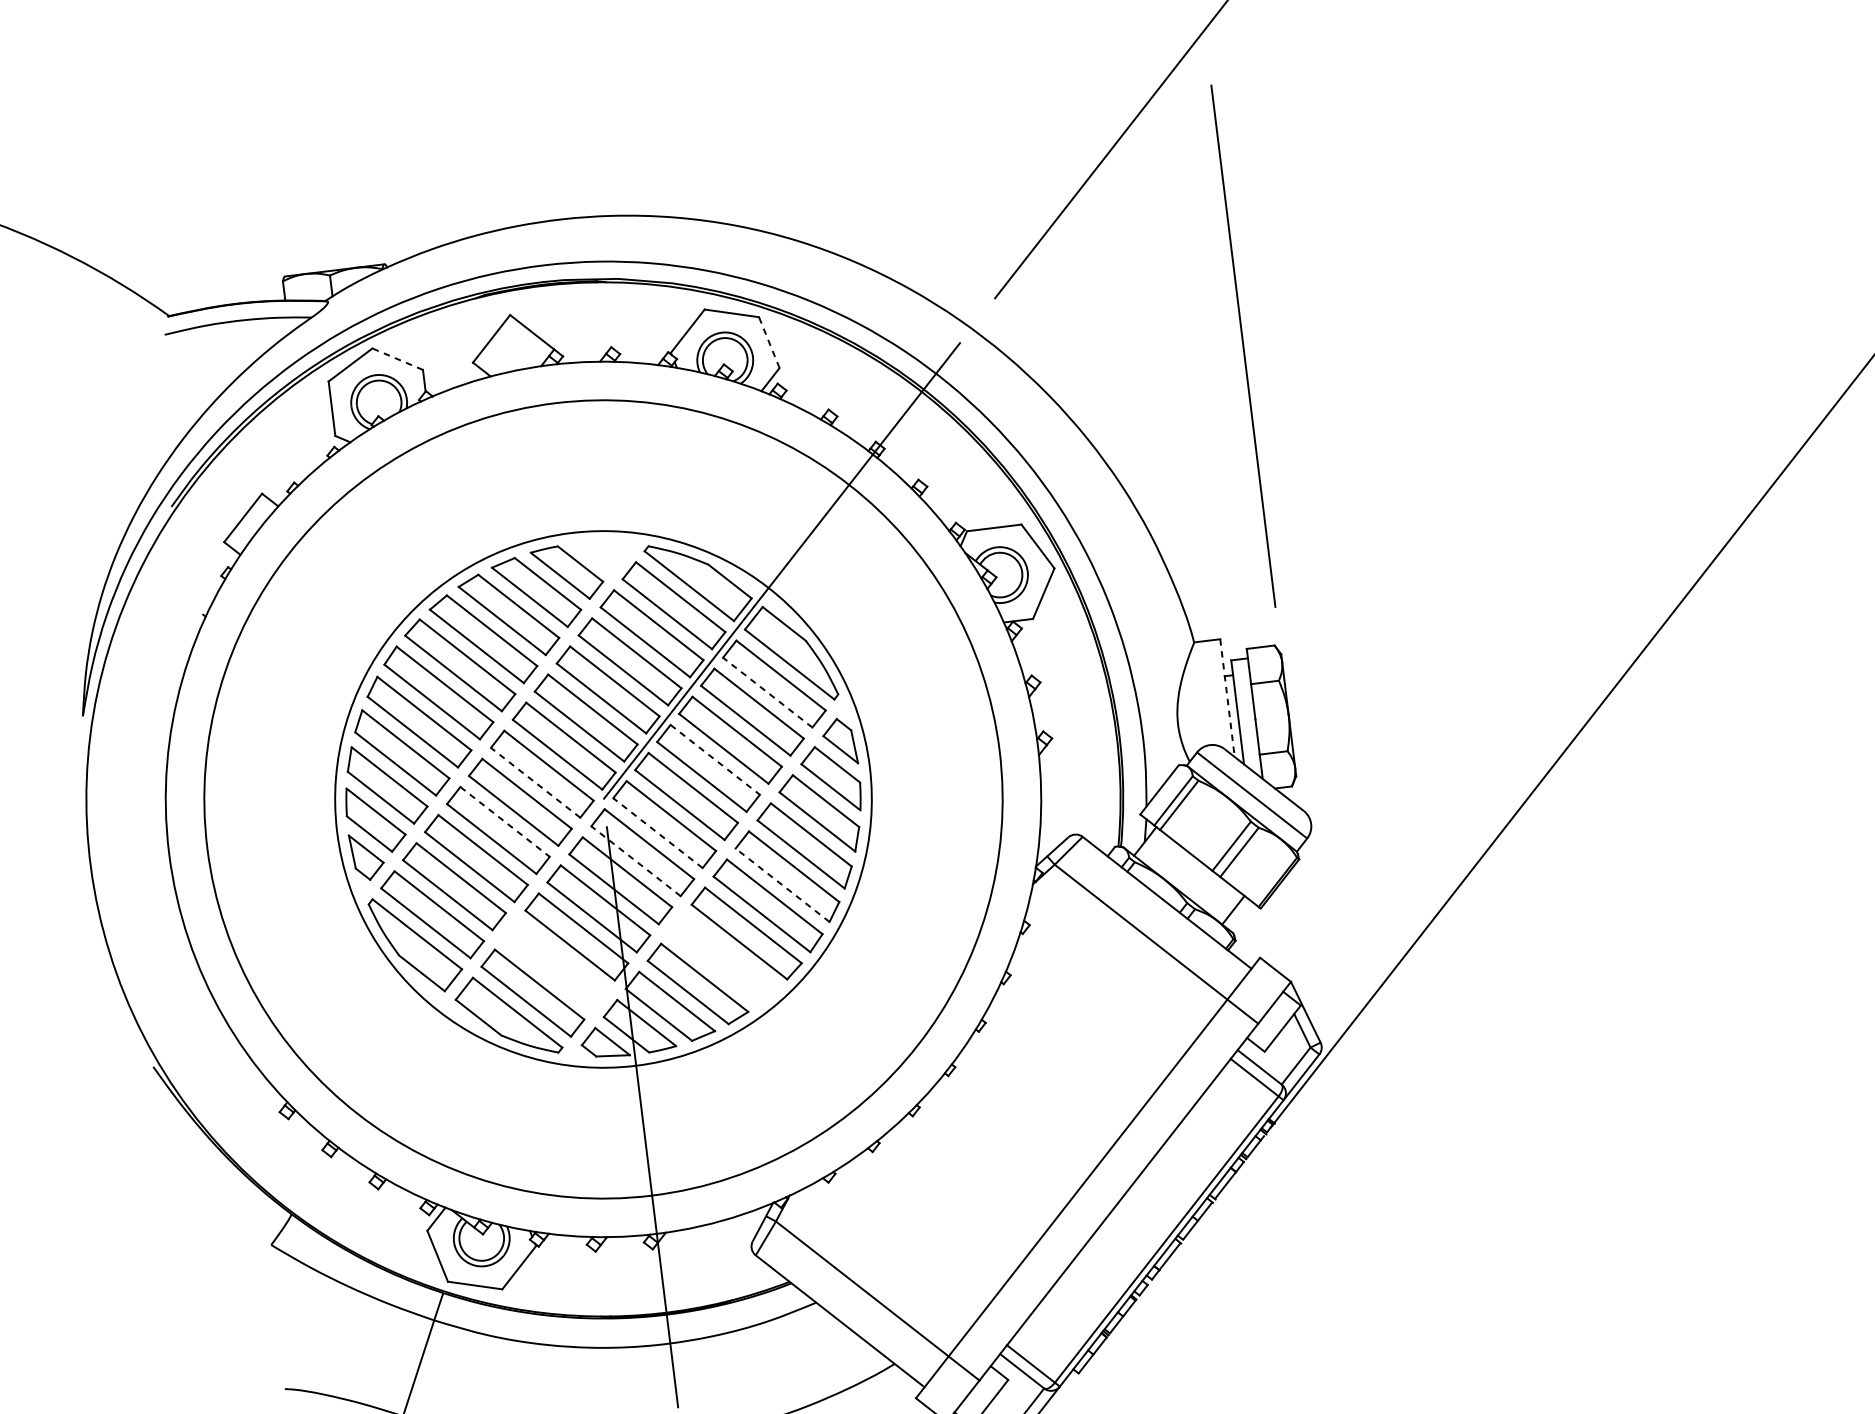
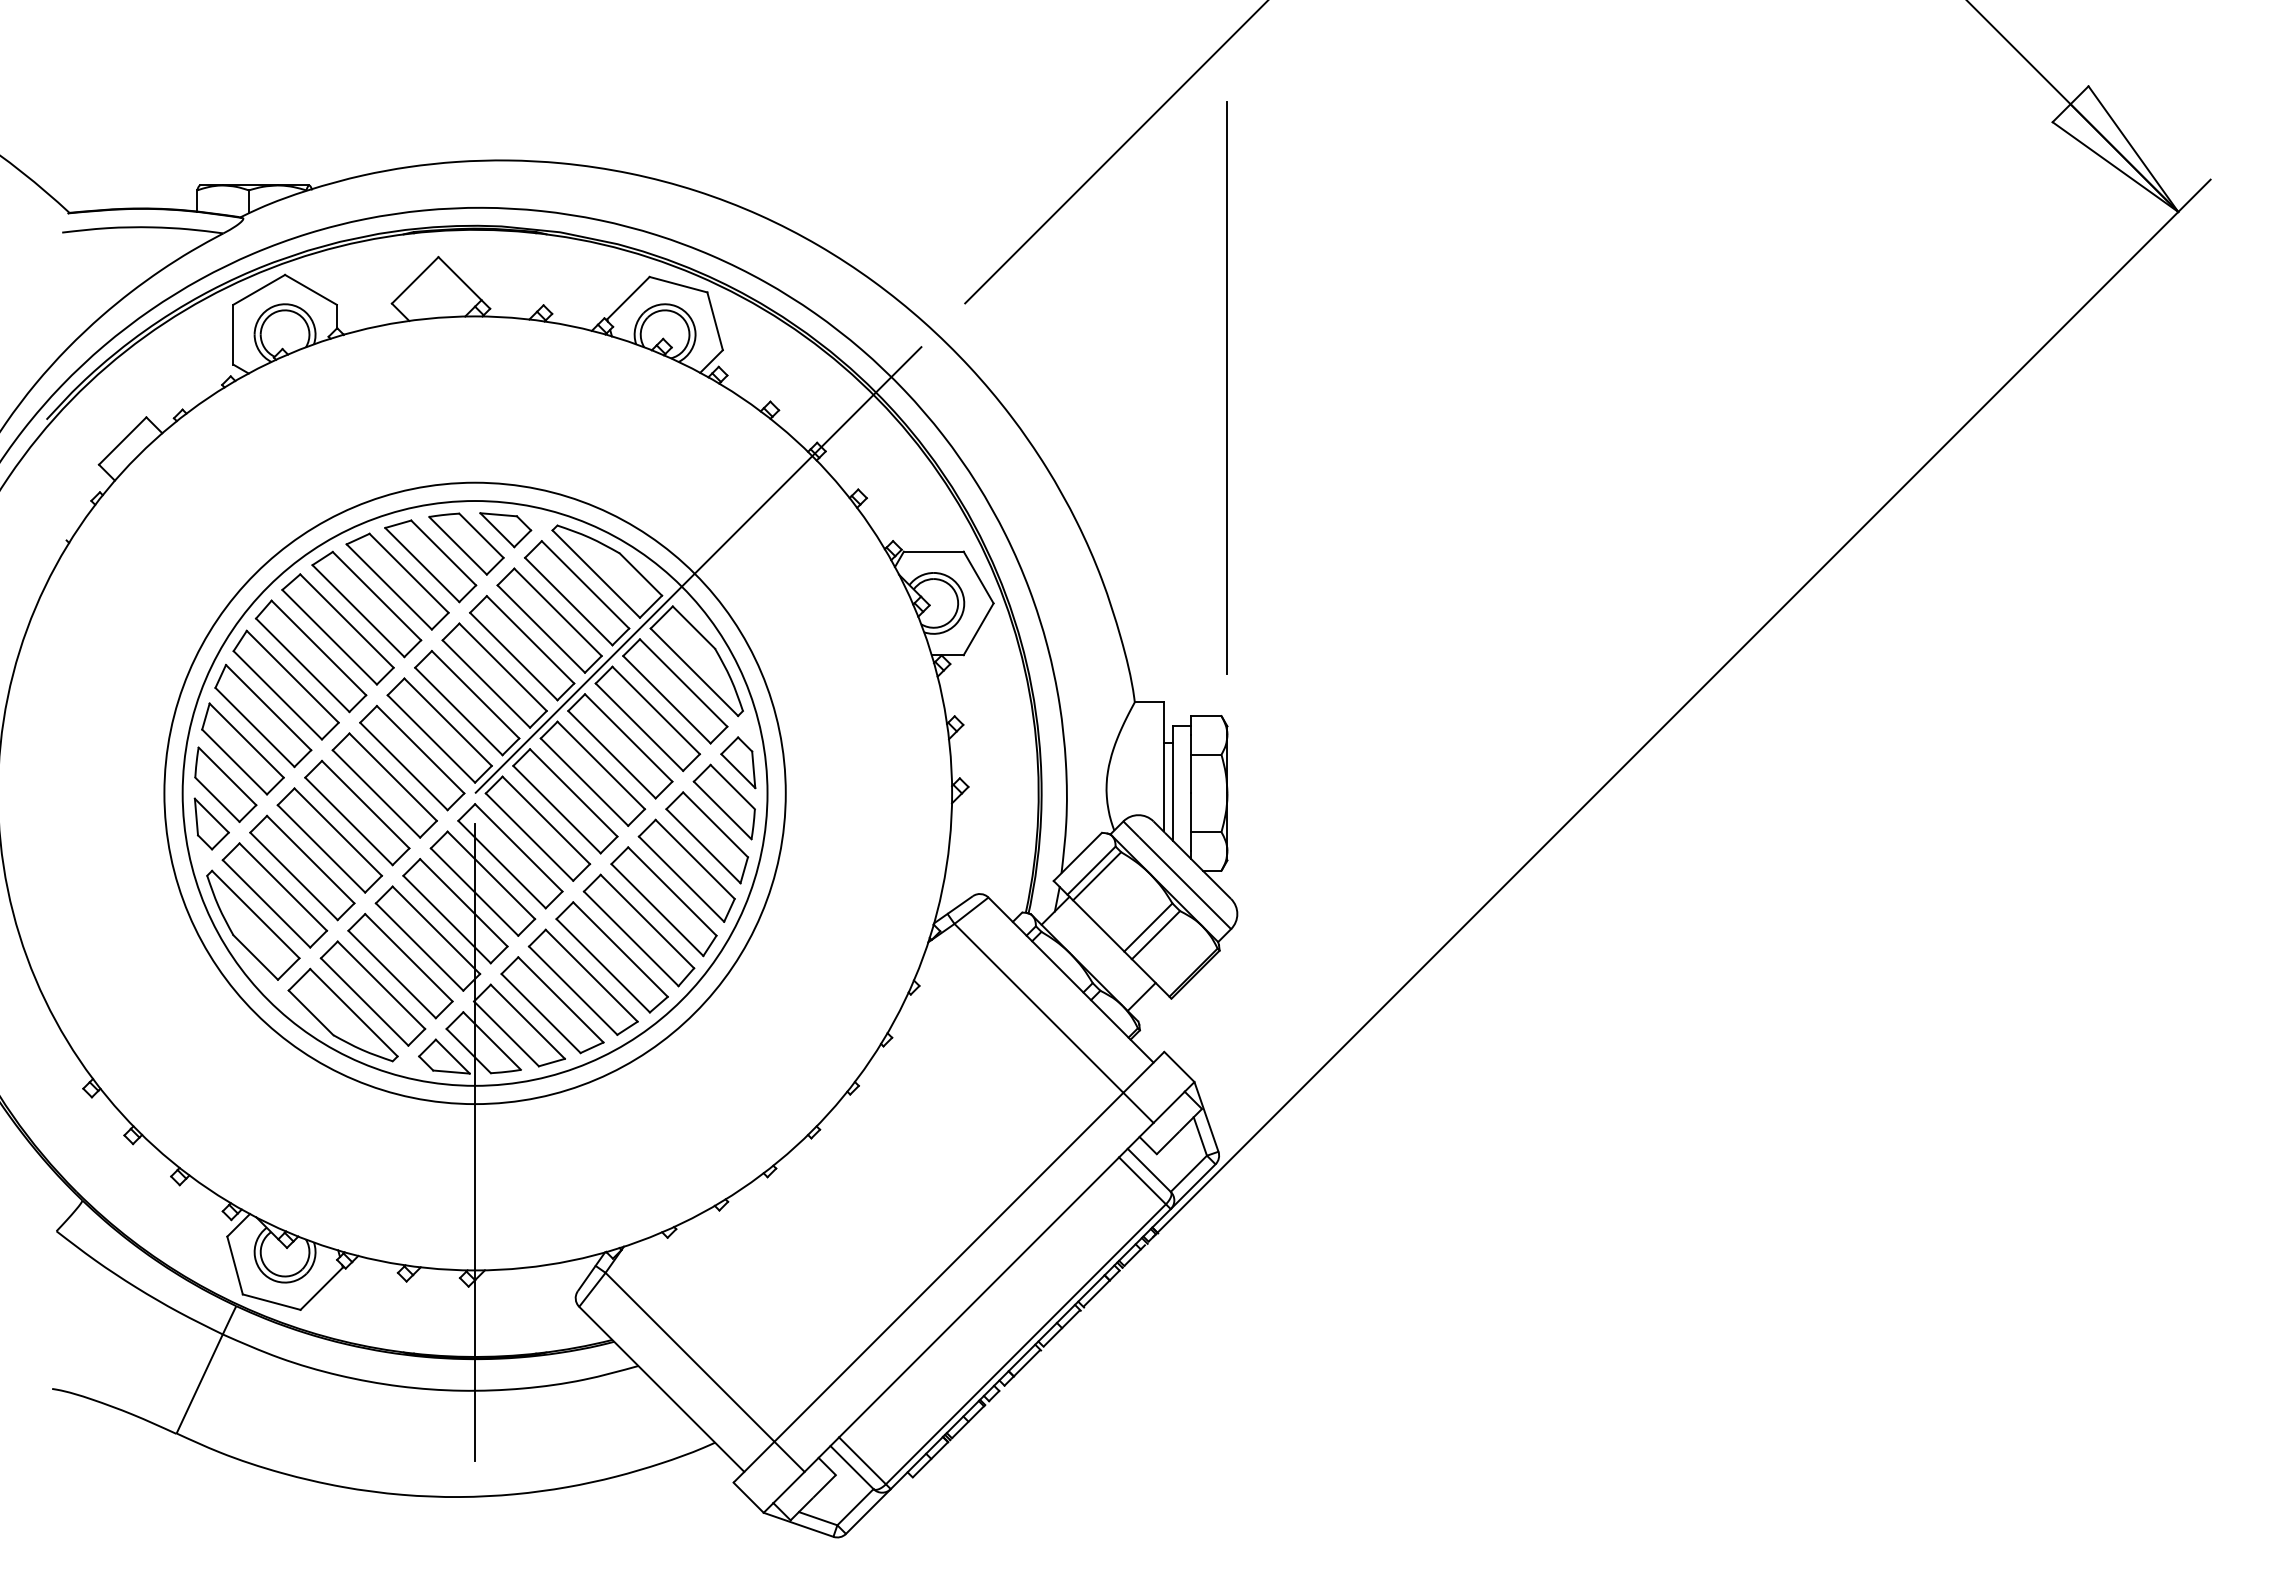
line: (769, 342) -> (715, 321), dashed -> solid
line: (397, 358) -> (310, 289), dashed -> solid
part: (601, 556) -> (505, 530), added
line: (767, 692) -> (666, 699), dashed -> solid
line: (1227, 697) -> (1163, 766), dashed -> solid
line: (715, 759) -> (601, 765), dashed -> solid
line: (535, 782) -> (403, 766), dashed -> solid
circle: (602, 799) -> (474, 793), size x0.71
line: (504, 821) -> (365, 804), dashed -> solid
line: (657, 833) -> (529, 837), dashed -> solid
line: (636, 861) -> (502, 864), dashed -> solid
line: (782, 885) -> (657, 910), dashed -> solid
part: (722, 958) -> (582, 981), added
part: (554, 965) -> (400, 966), added

